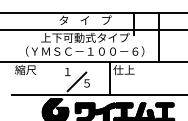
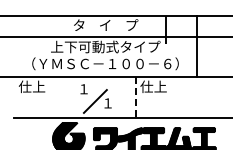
text: (25, 69) -> (31, 86), 縮尺 -> 仕上
line: (109, 78) -> (135, 97), solid -> dashed
text: (86, 83) -> (107, 103), ５ -> １

